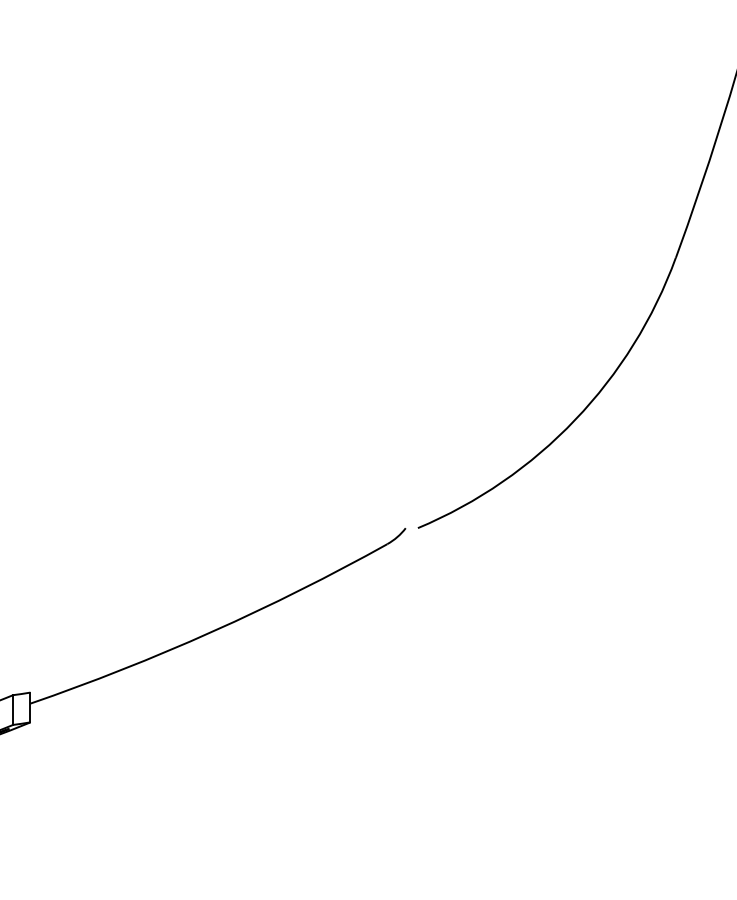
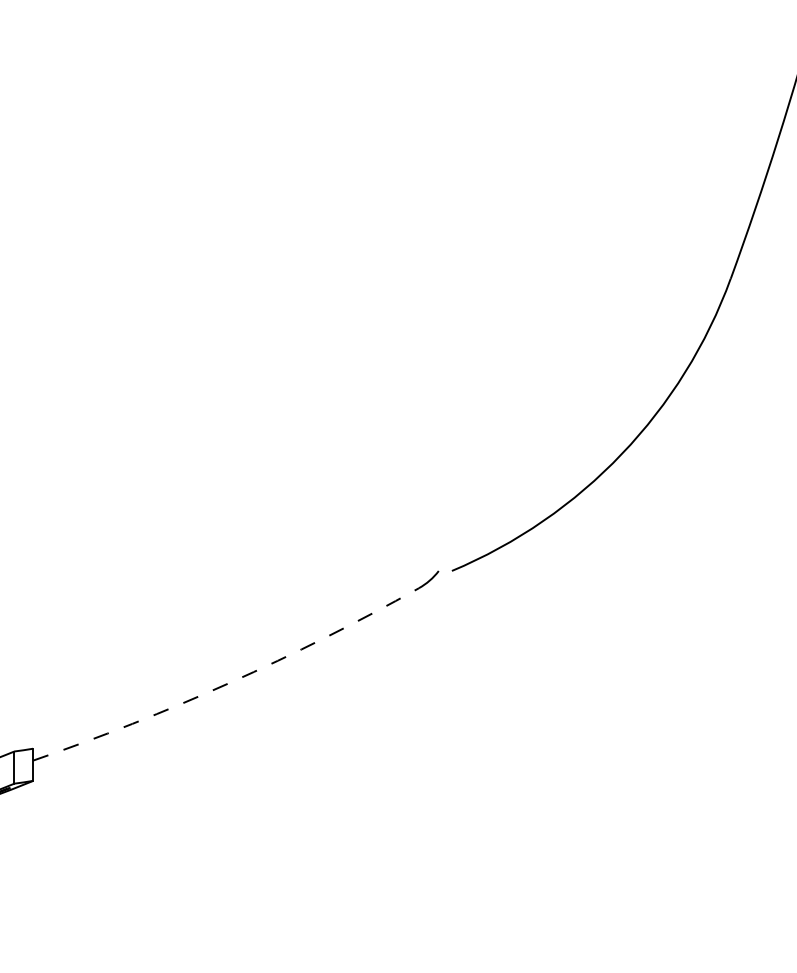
arc: (212, 631) -> (229, 682), solid -> dashed

